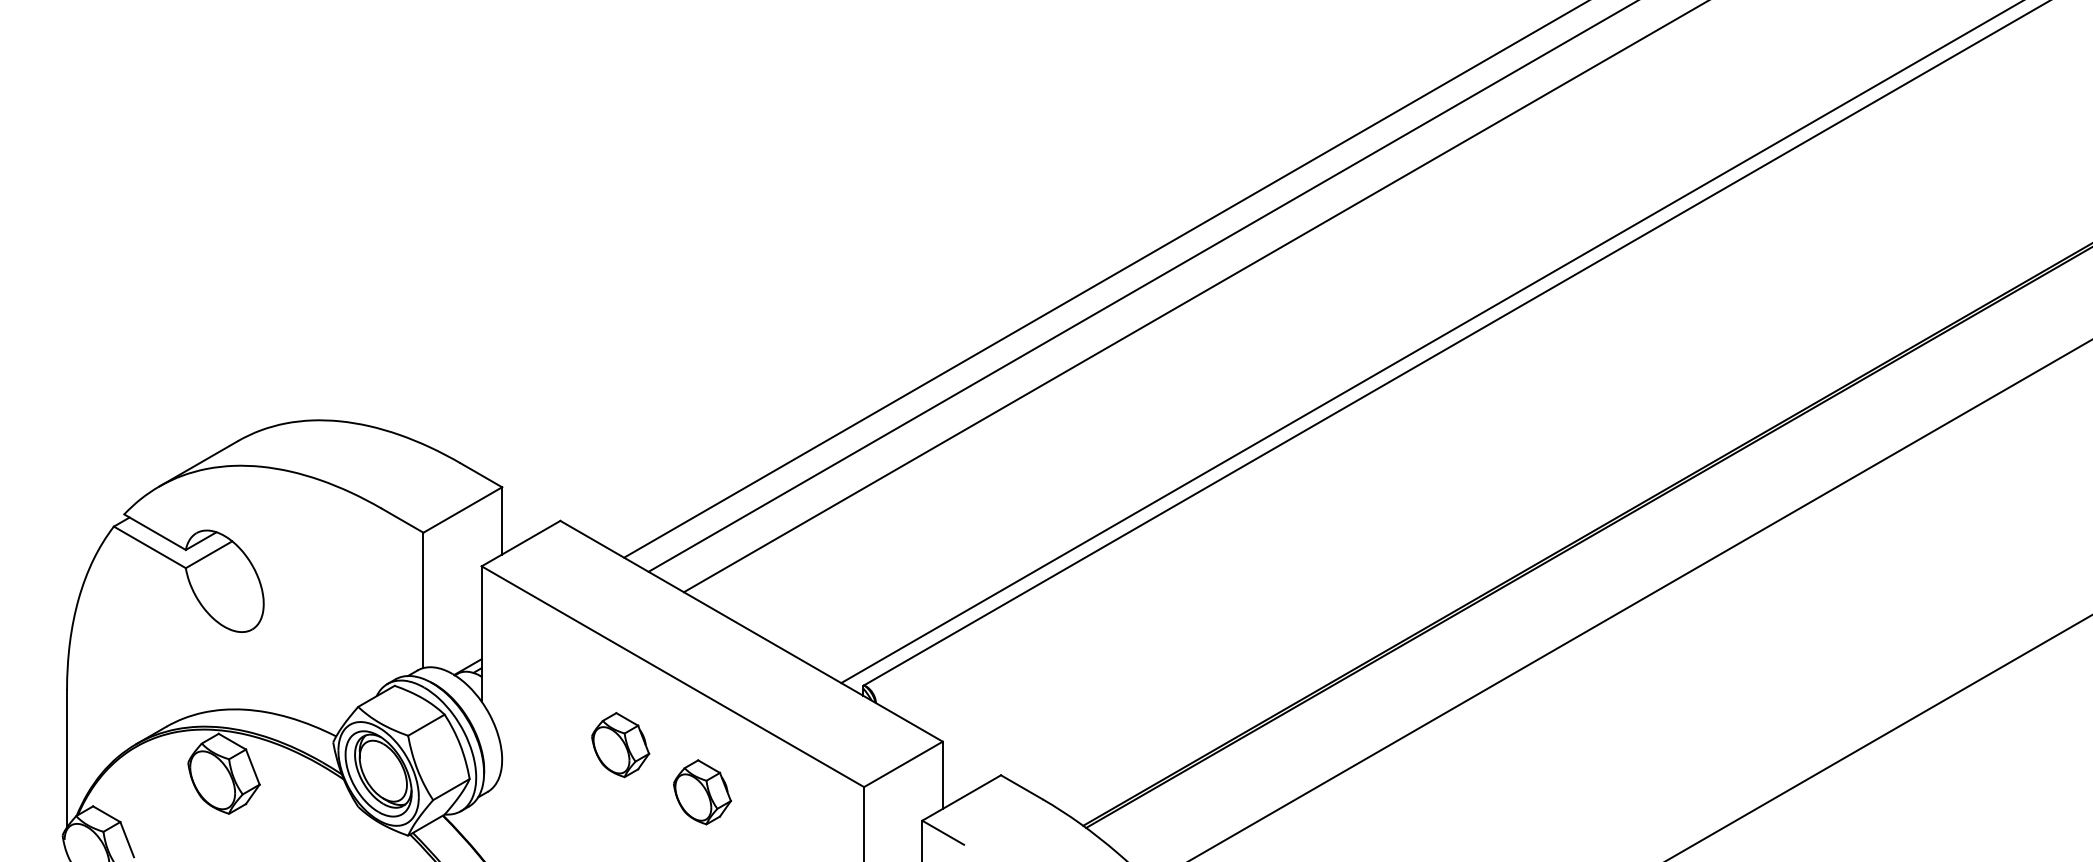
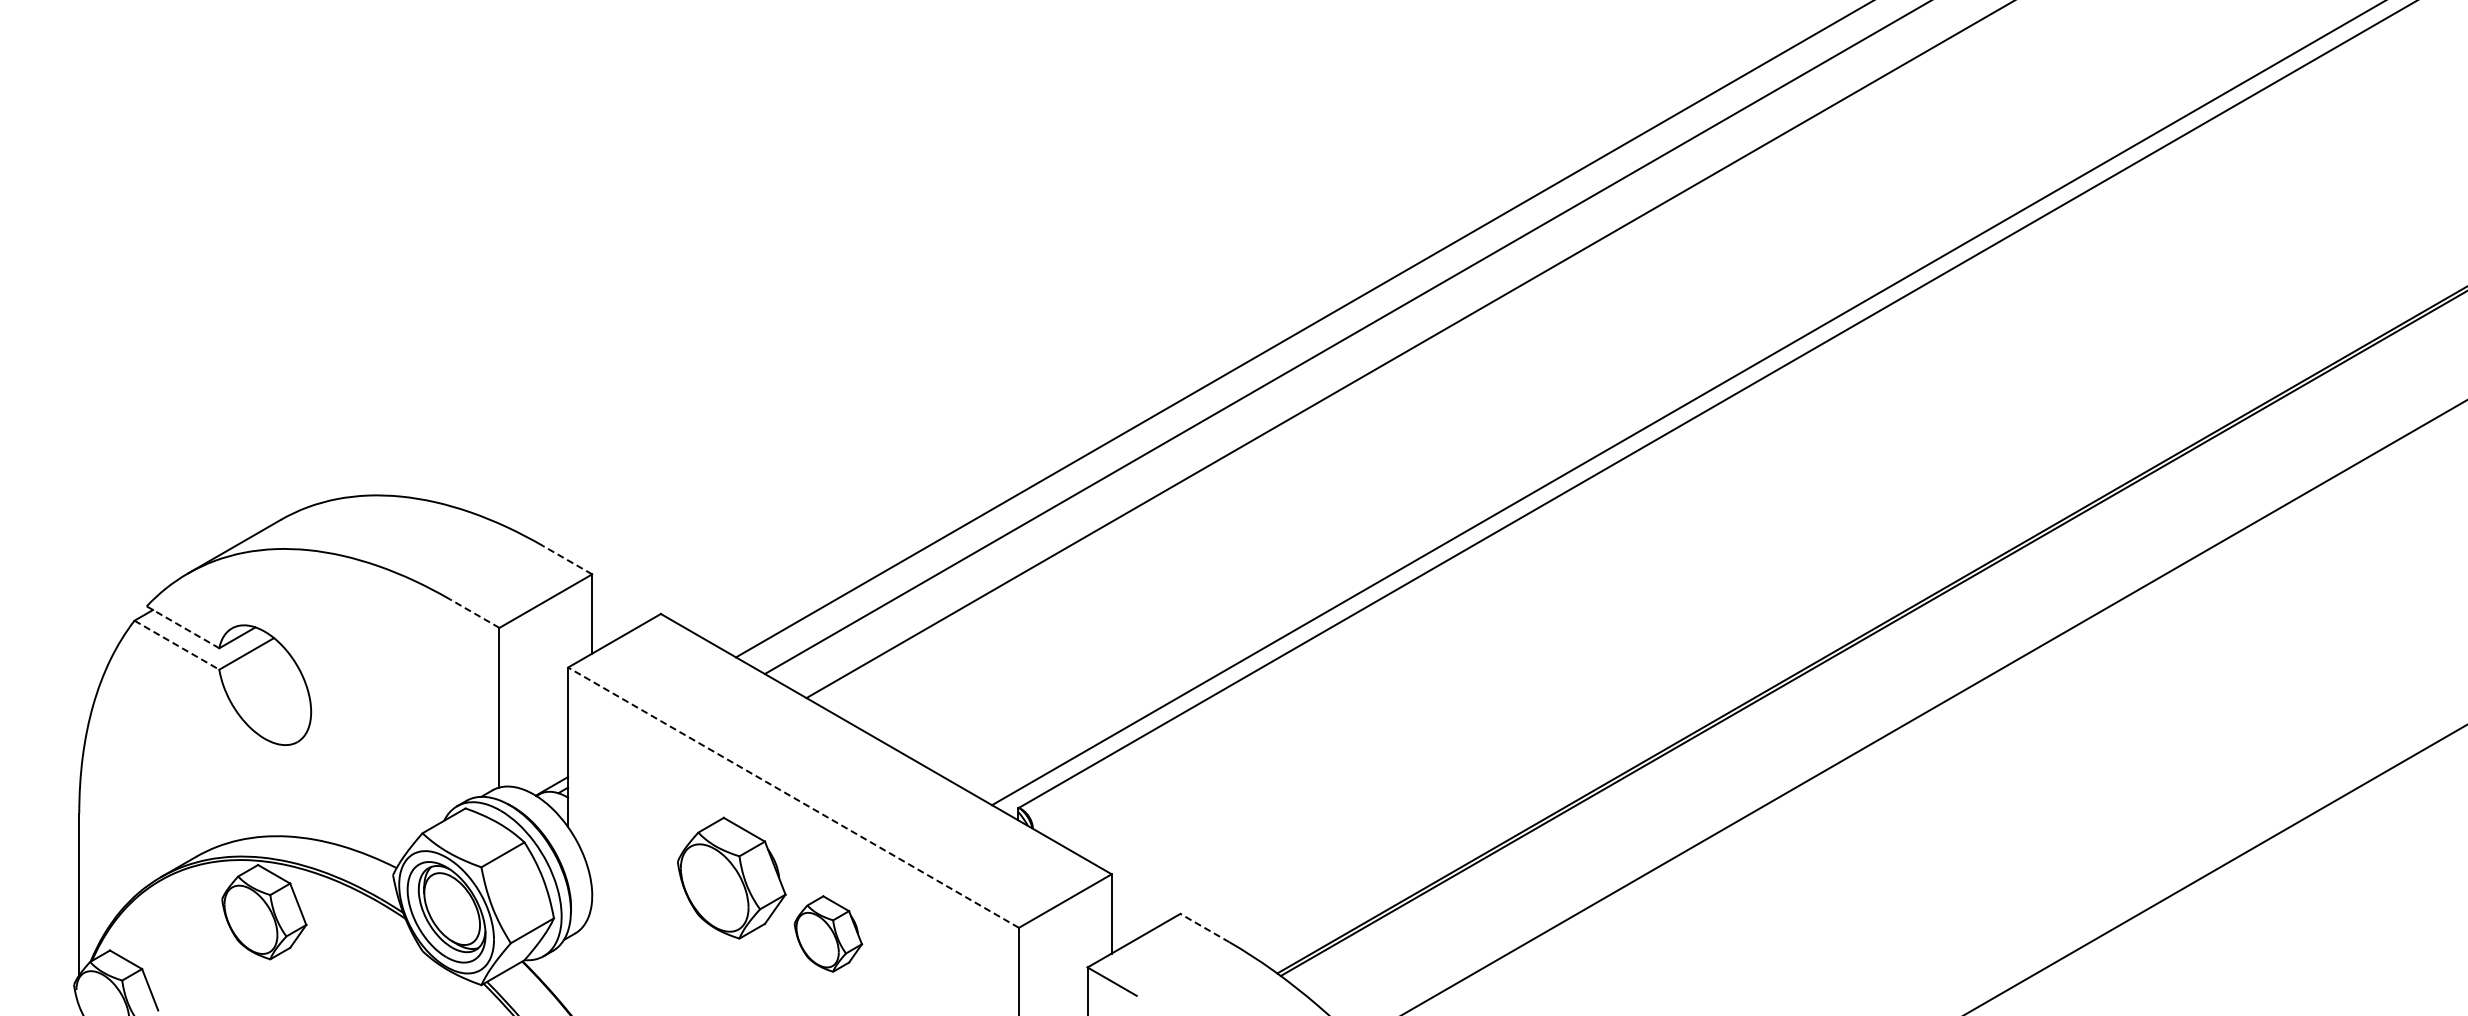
line: (481, 474) -> (567, 559), solid -> dashed
line: (402, 520) -> (474, 613), solid -> dashed
line: (155, 532) -> (183, 627), solid -> dashed
line: (149, 547) -> (176, 645), solid -> dashed
line: (672, 676) -> (793, 797), solid -> dashed
part: (620, 745) -> (731, 878), size x1.6
line: (1021, 786) -> (1204, 927), solid -> dashed

